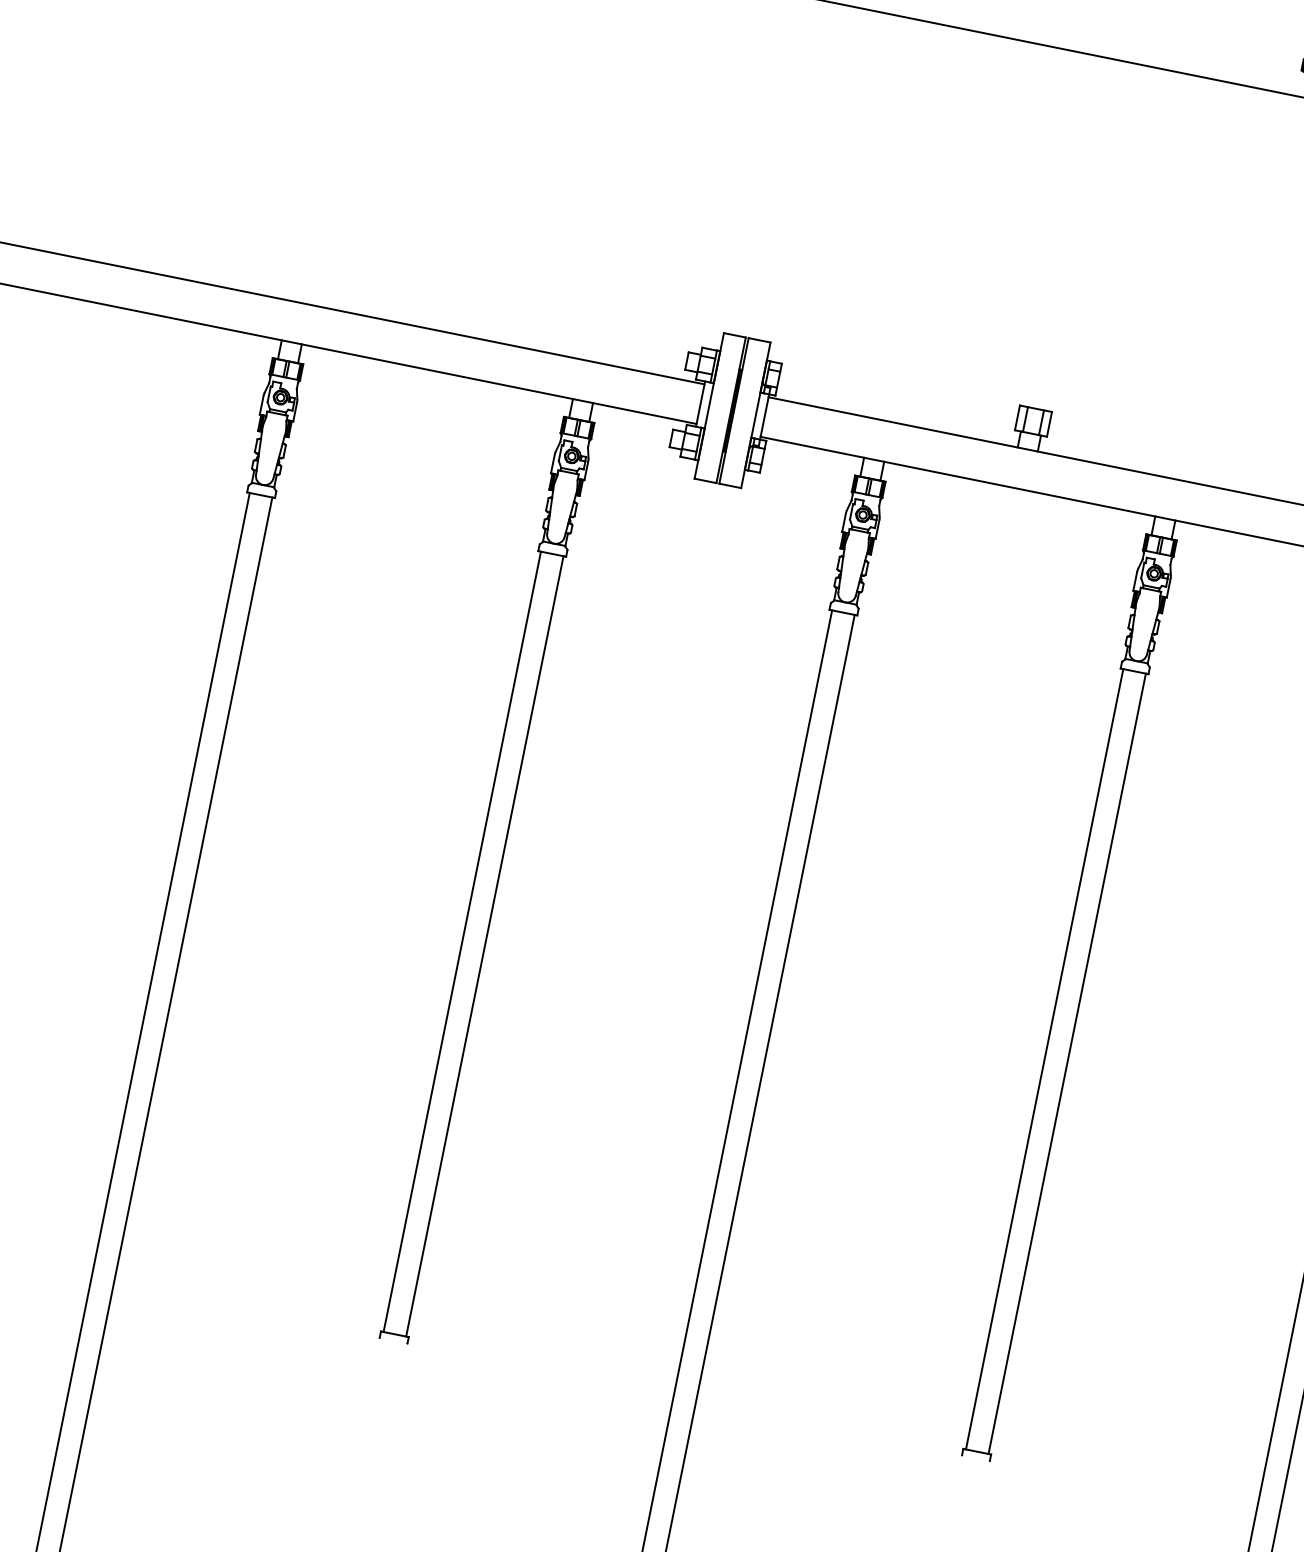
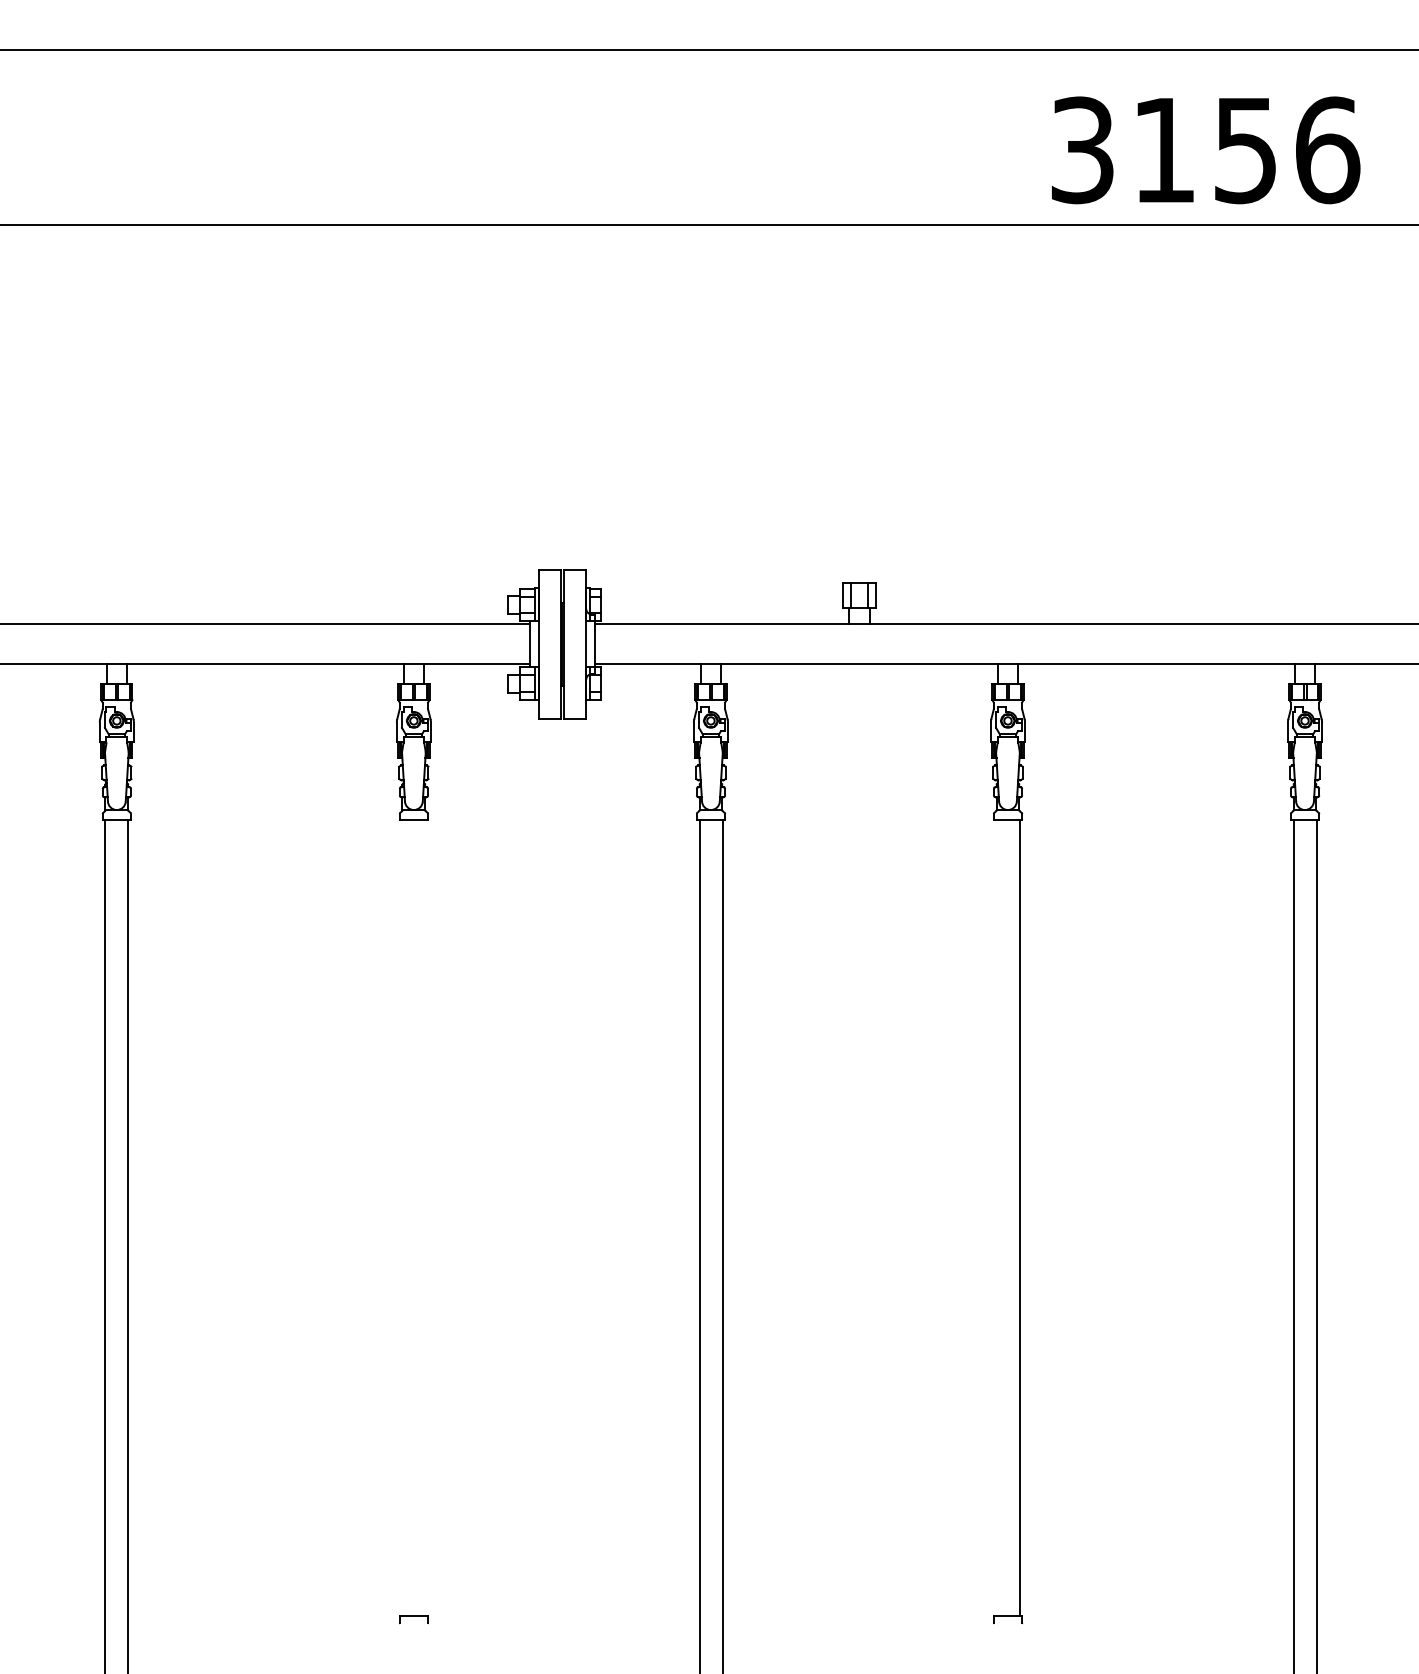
line: (462, 941) -> (402, 1218), removed
line: (484, 946) -> (425, 1218), removed
line: (1044, 1059) -> (996, 1218), removed

